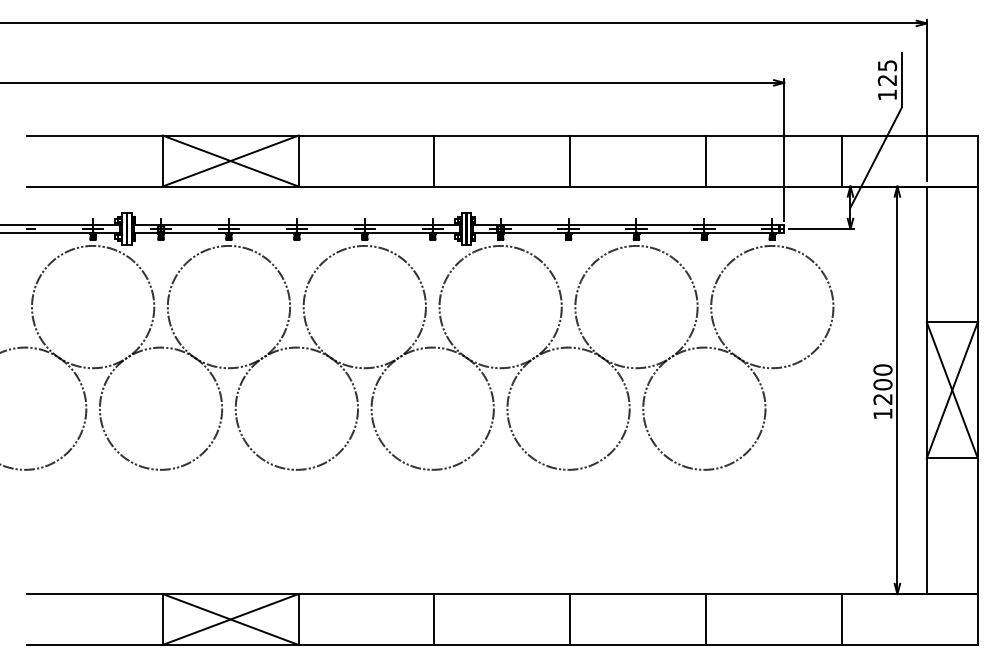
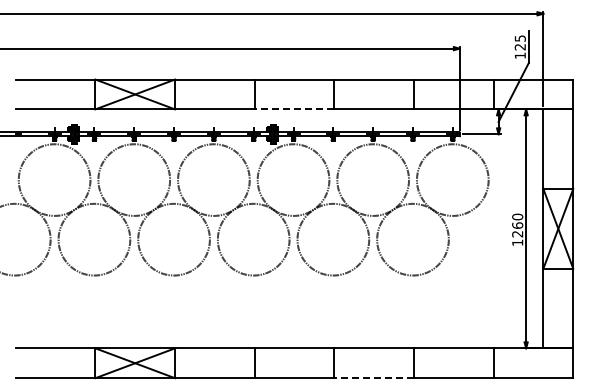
line: (502, 186) -> (294, 109), solid -> dashed
text: (882, 384) -> (517, 225), 1200 -> 1260
line: (638, 645) -> (374, 378), solid -> dashed

